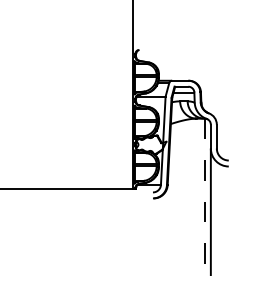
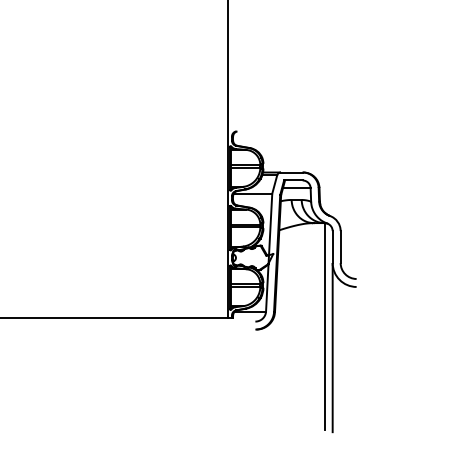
line: (204, 196) -> (324, 326), dashed -> solid

